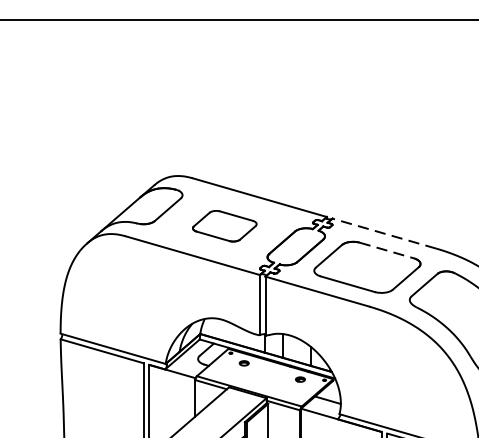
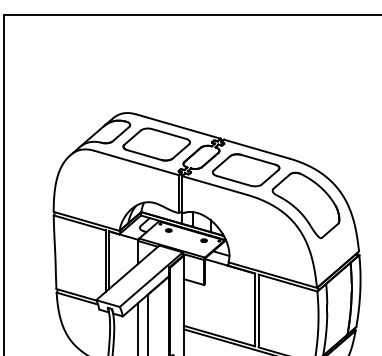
part: (224, 226) -> (156, 144), size x1.67
line: (383, 234) -> (256, 149), dashed -> solid
line: (387, 250) -> (258, 159), dashed -> solid

